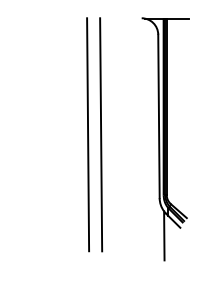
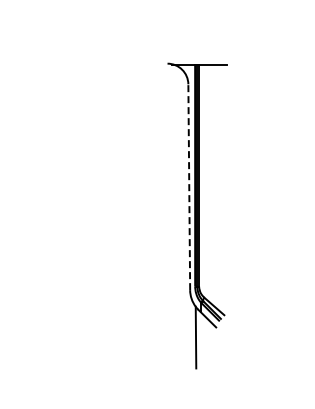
line: (159, 116) -> (189, 187), solid -> dashed
line: (87, 134) -> (99, 209), removed
line: (101, 134) -> (116, 210), removed

